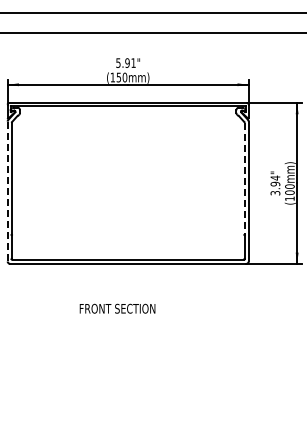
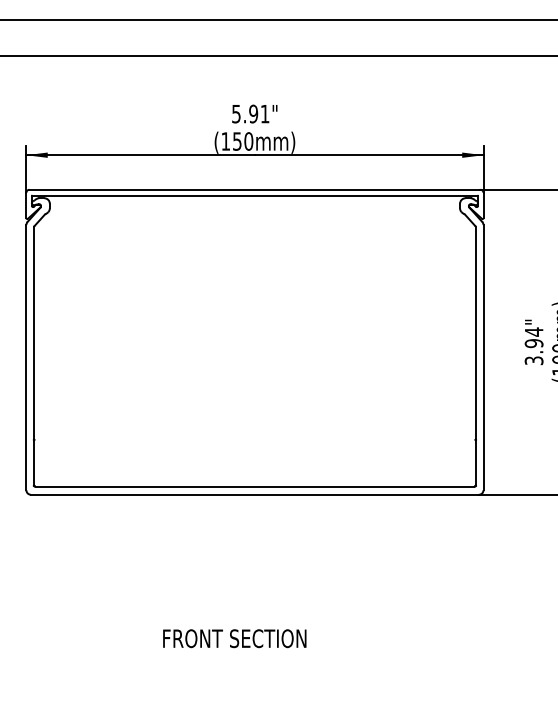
line: (244, 179) -> (475, 334), dashed -> solid
line: (7, 191) -> (26, 357), dashed -> solid
text: (117, 308) -> (234, 638), moved

